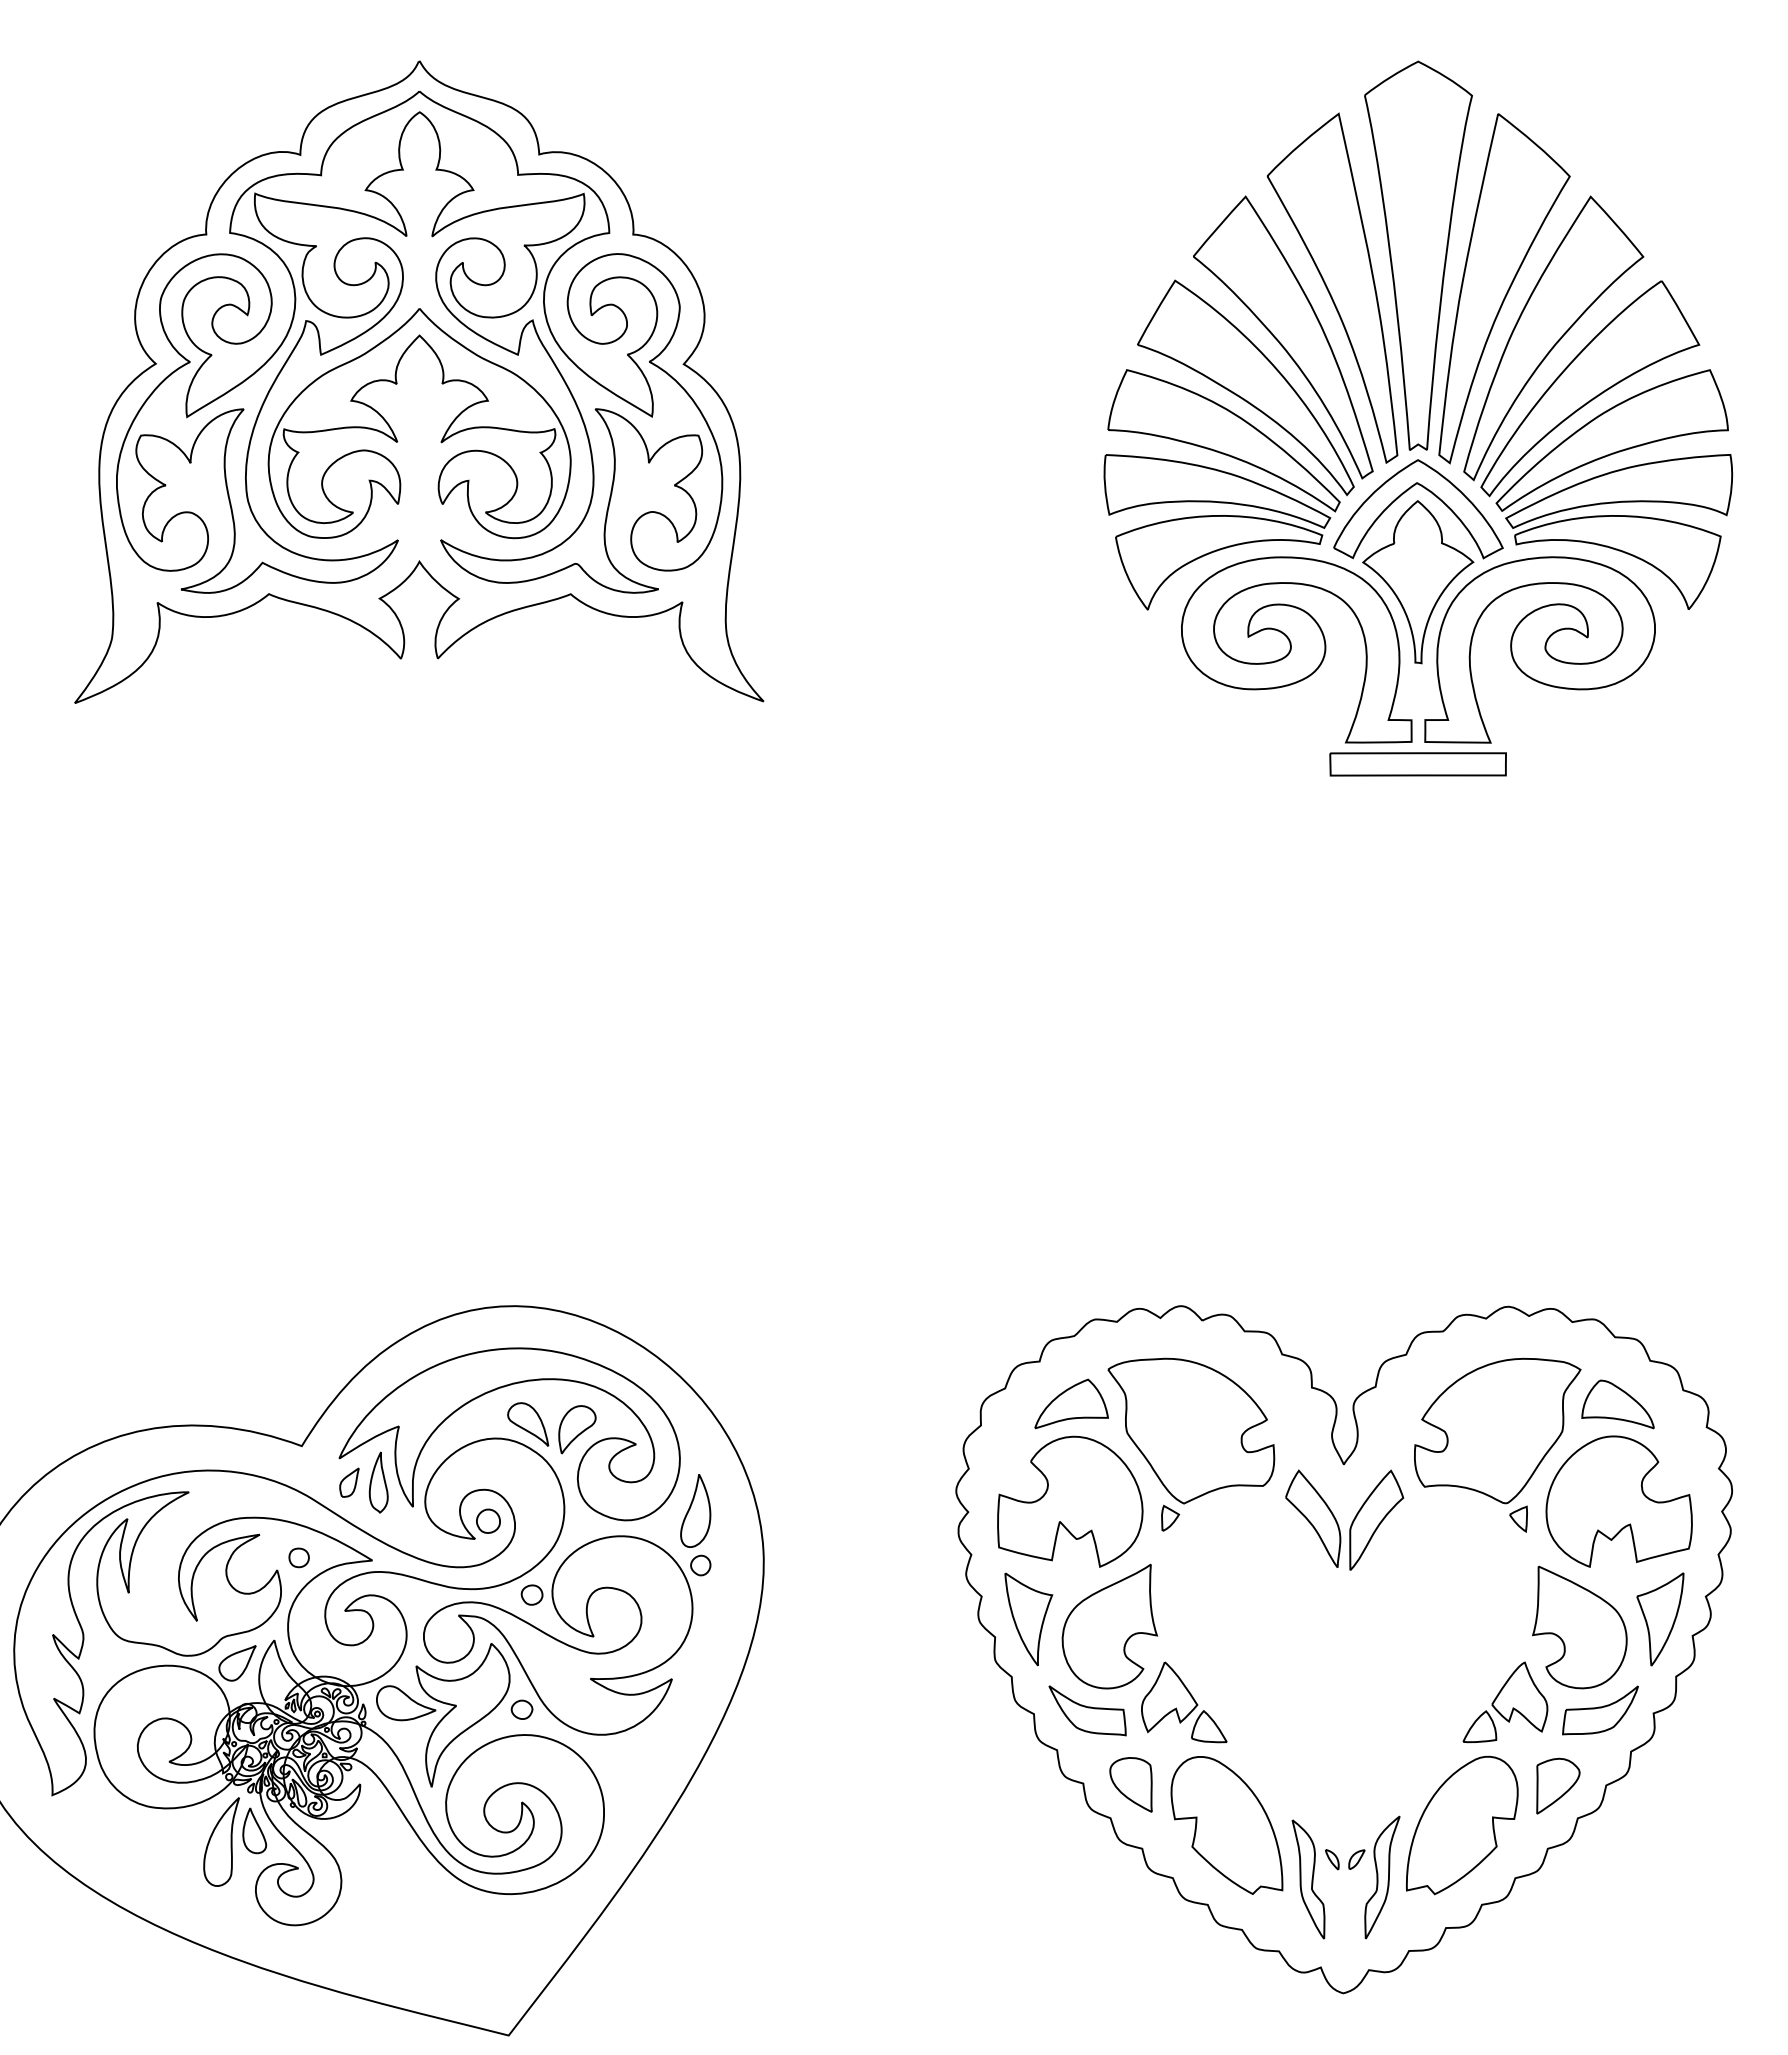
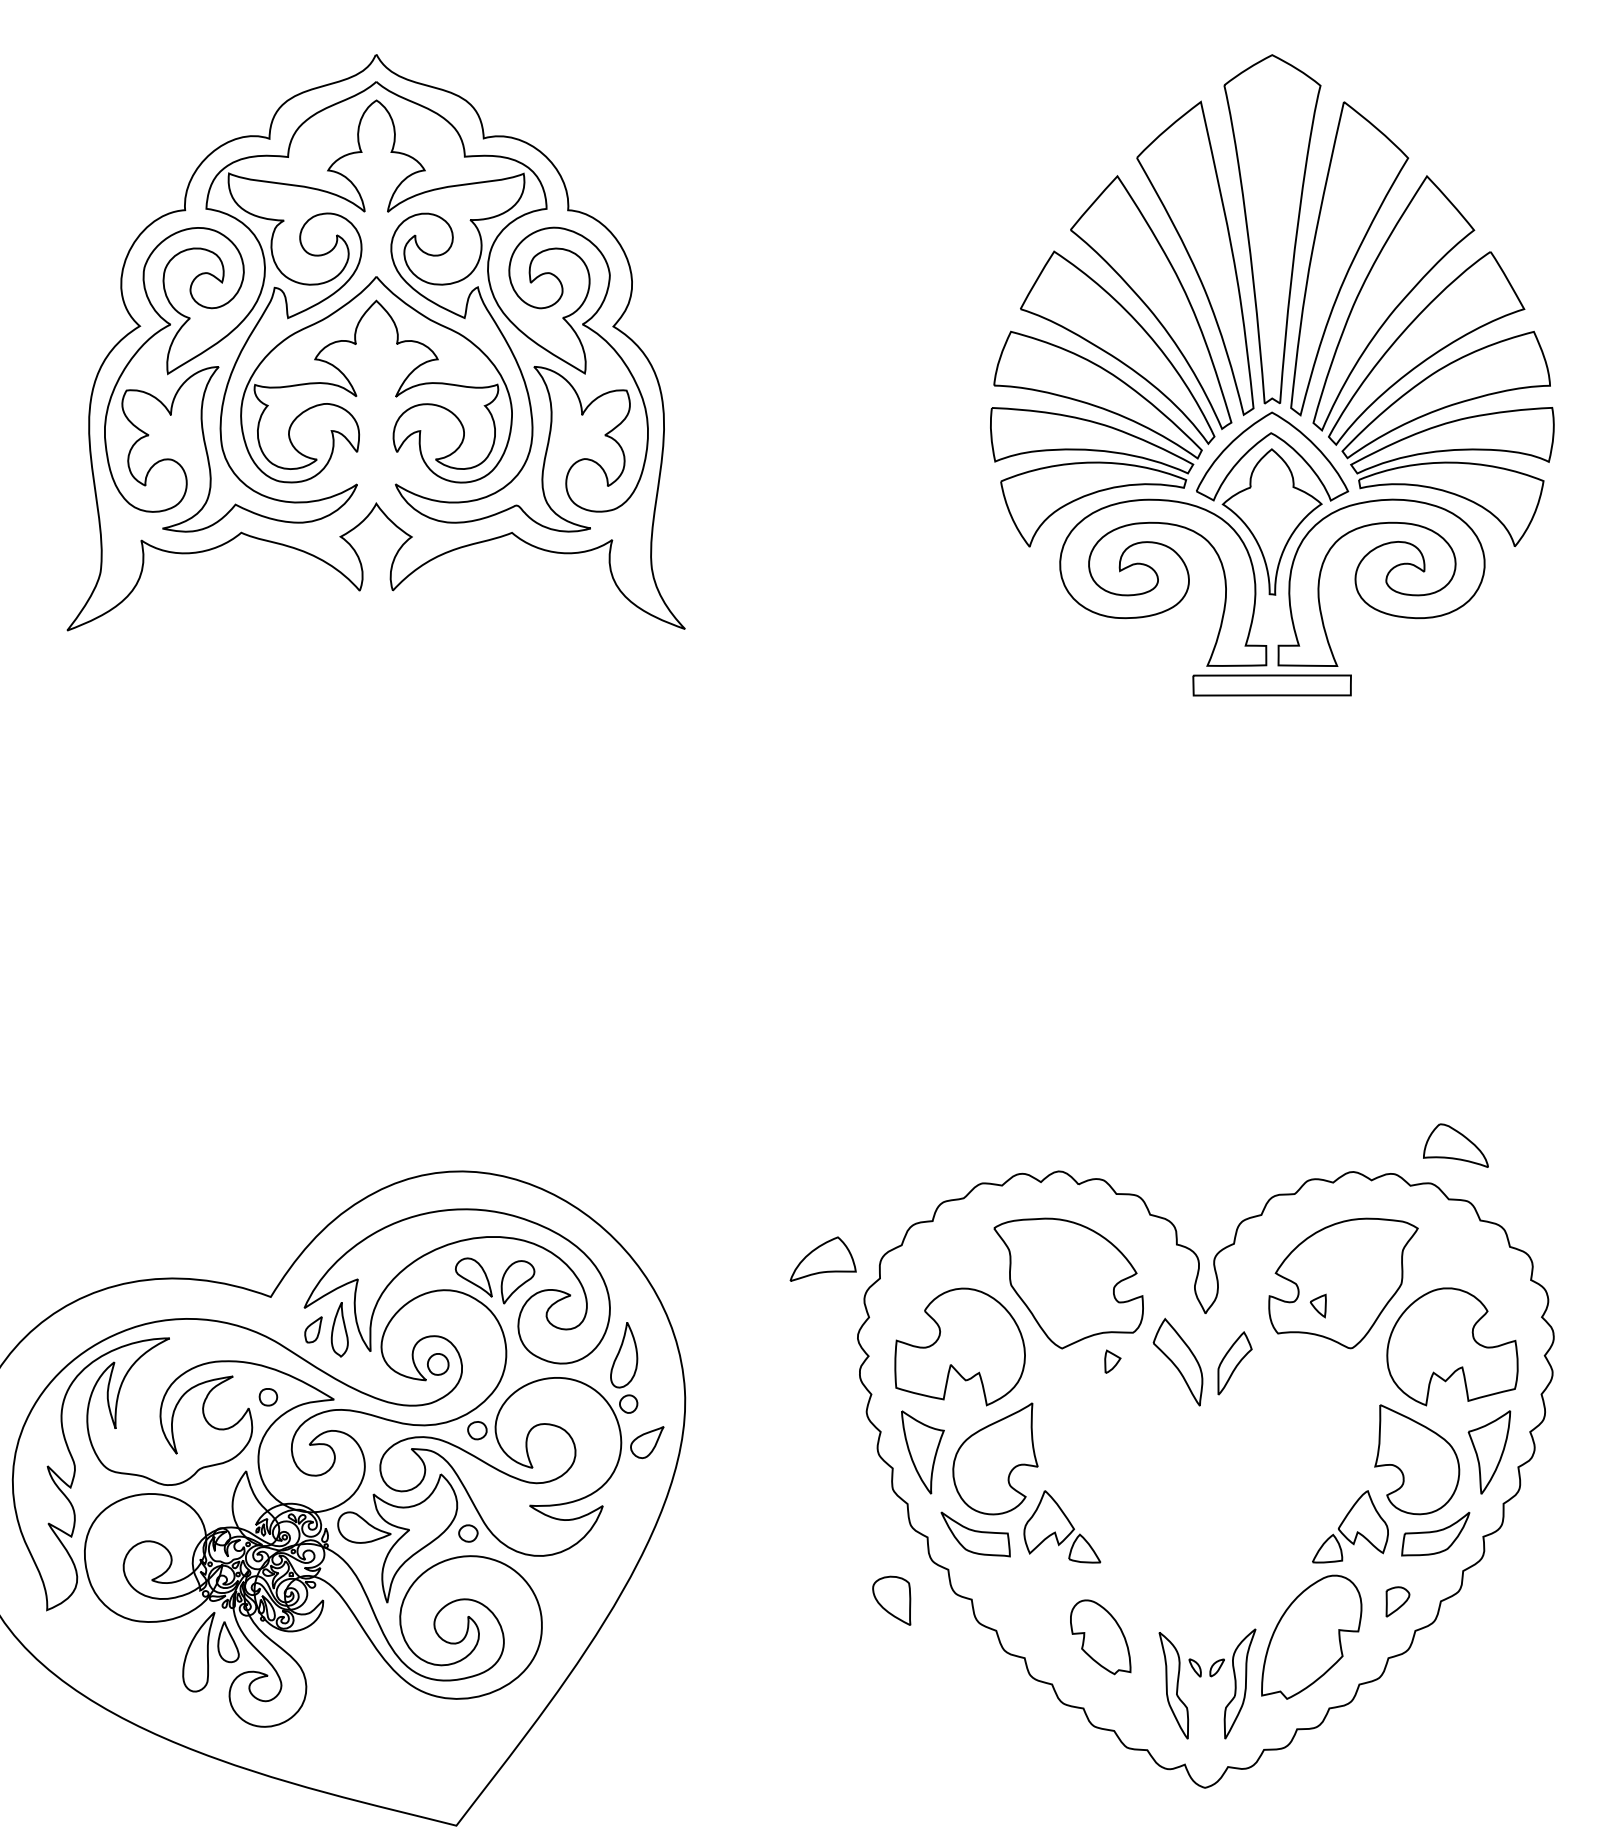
part: (1071, 1403) -> (823, 1258), moved
part: (1617, 1404) -> (1455, 1145), moved
part: (1170, 1517) -> (1112, 1361), moved
part: (1518, 1518) -> (1318, 1305), moved
part: (1376, 1519) -> (1234, 1362), size x0.7
part: (237, 1663) -> (647, 1442), moved
part: (1130, 1784) -> (891, 1600), moved
part: (1558, 1785) -> (1398, 1601), size x0.6
part: (1226, 1825) -> (1100, 1637), size x0.6

